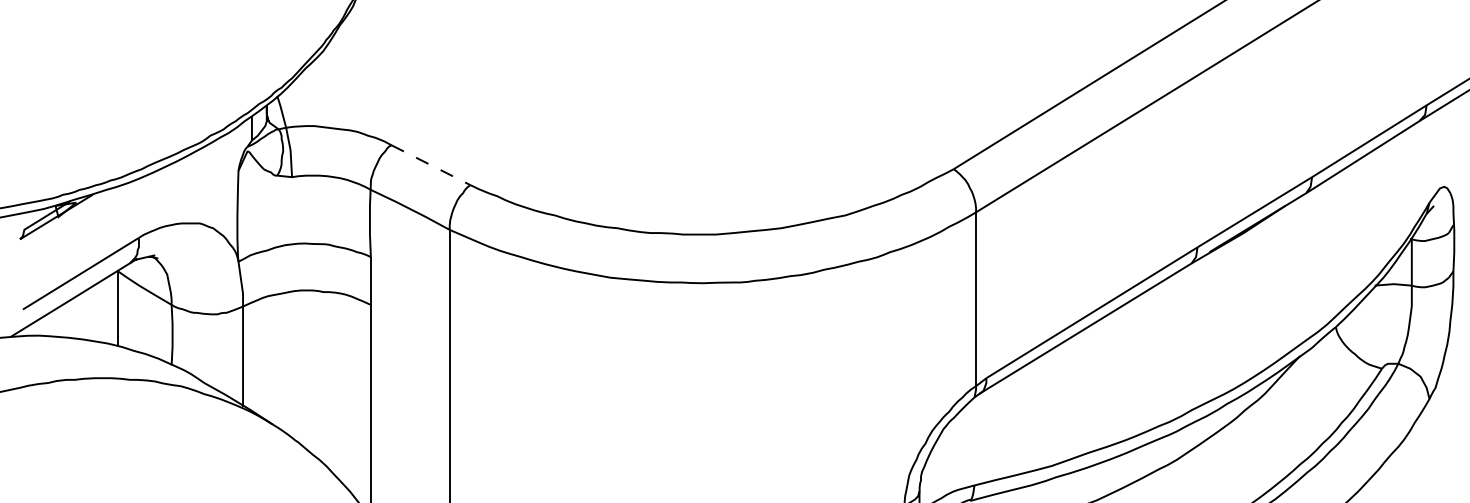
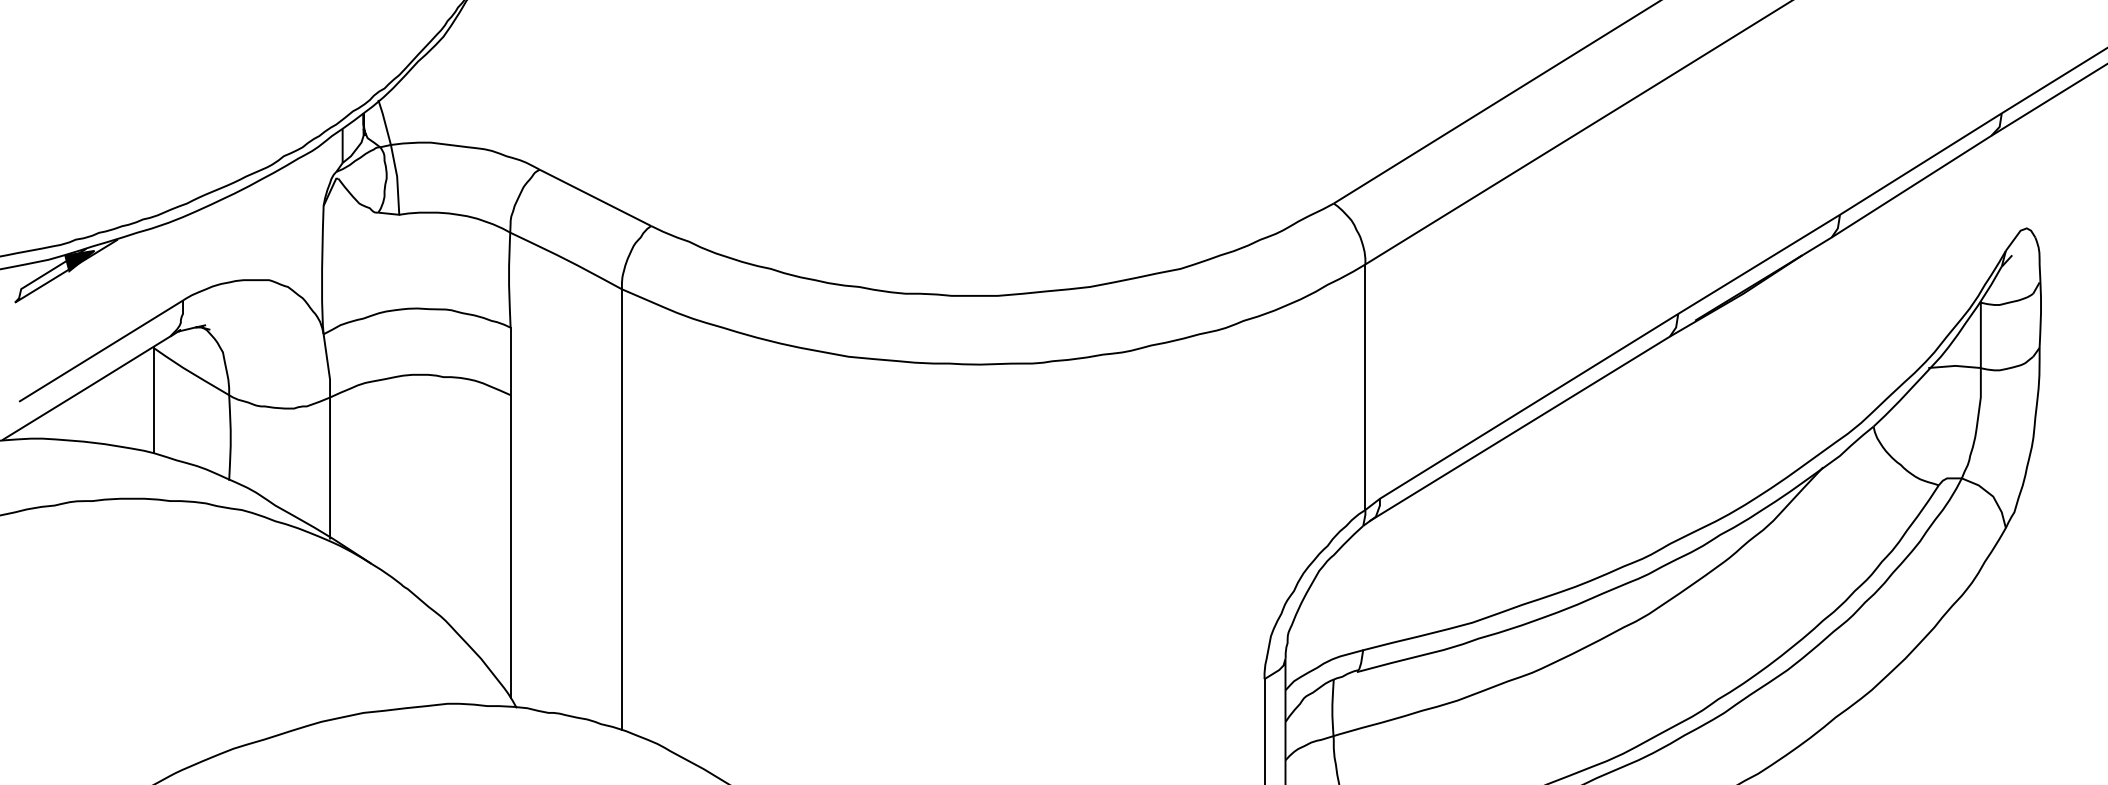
line: (431, 165) -> (596, 198), dashed -> solid
fill: (65, 209) -> (79, 260), added

